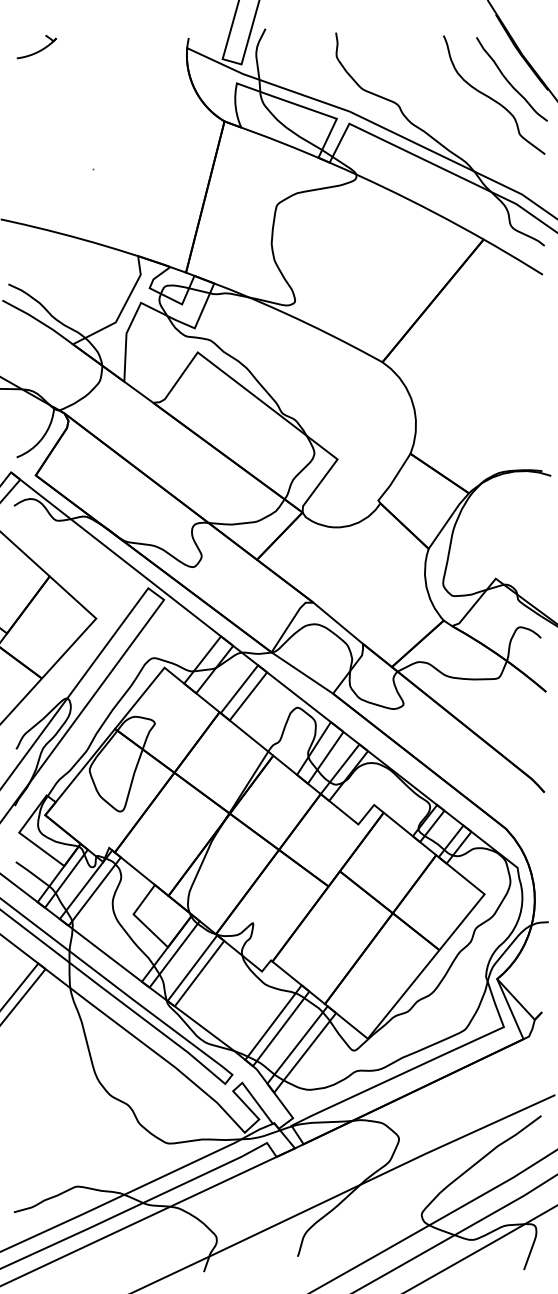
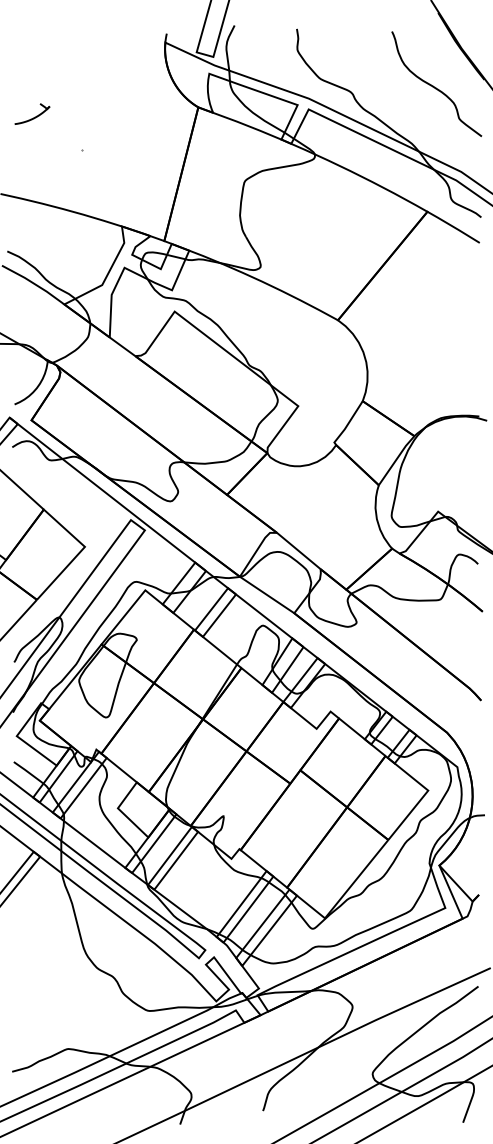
part: (36, 46) -> (32, 113), moved
curve: (509, 81) -> (450, 72), removed

